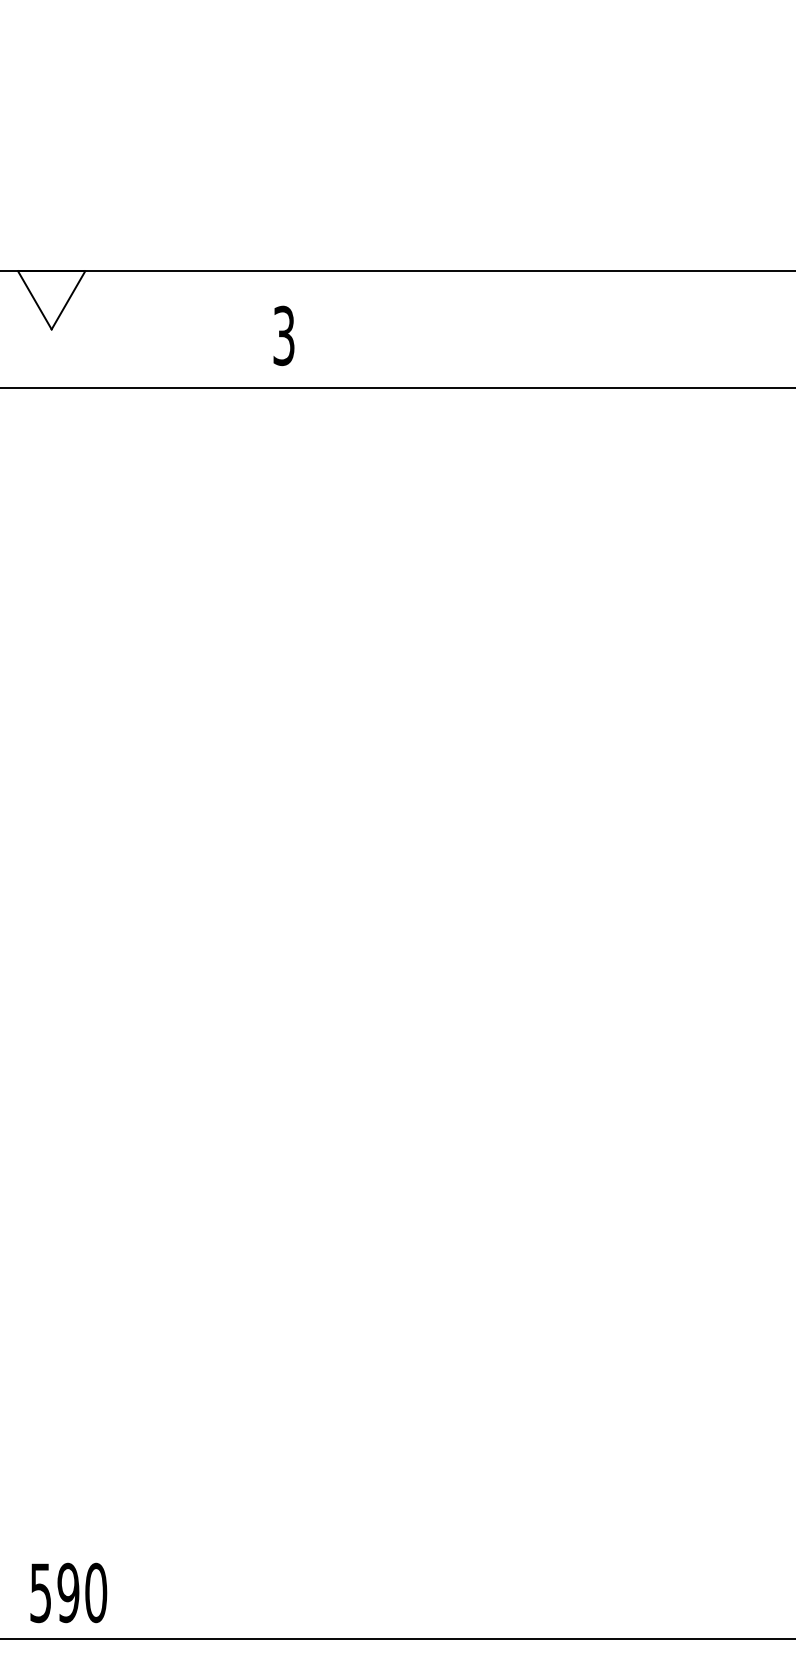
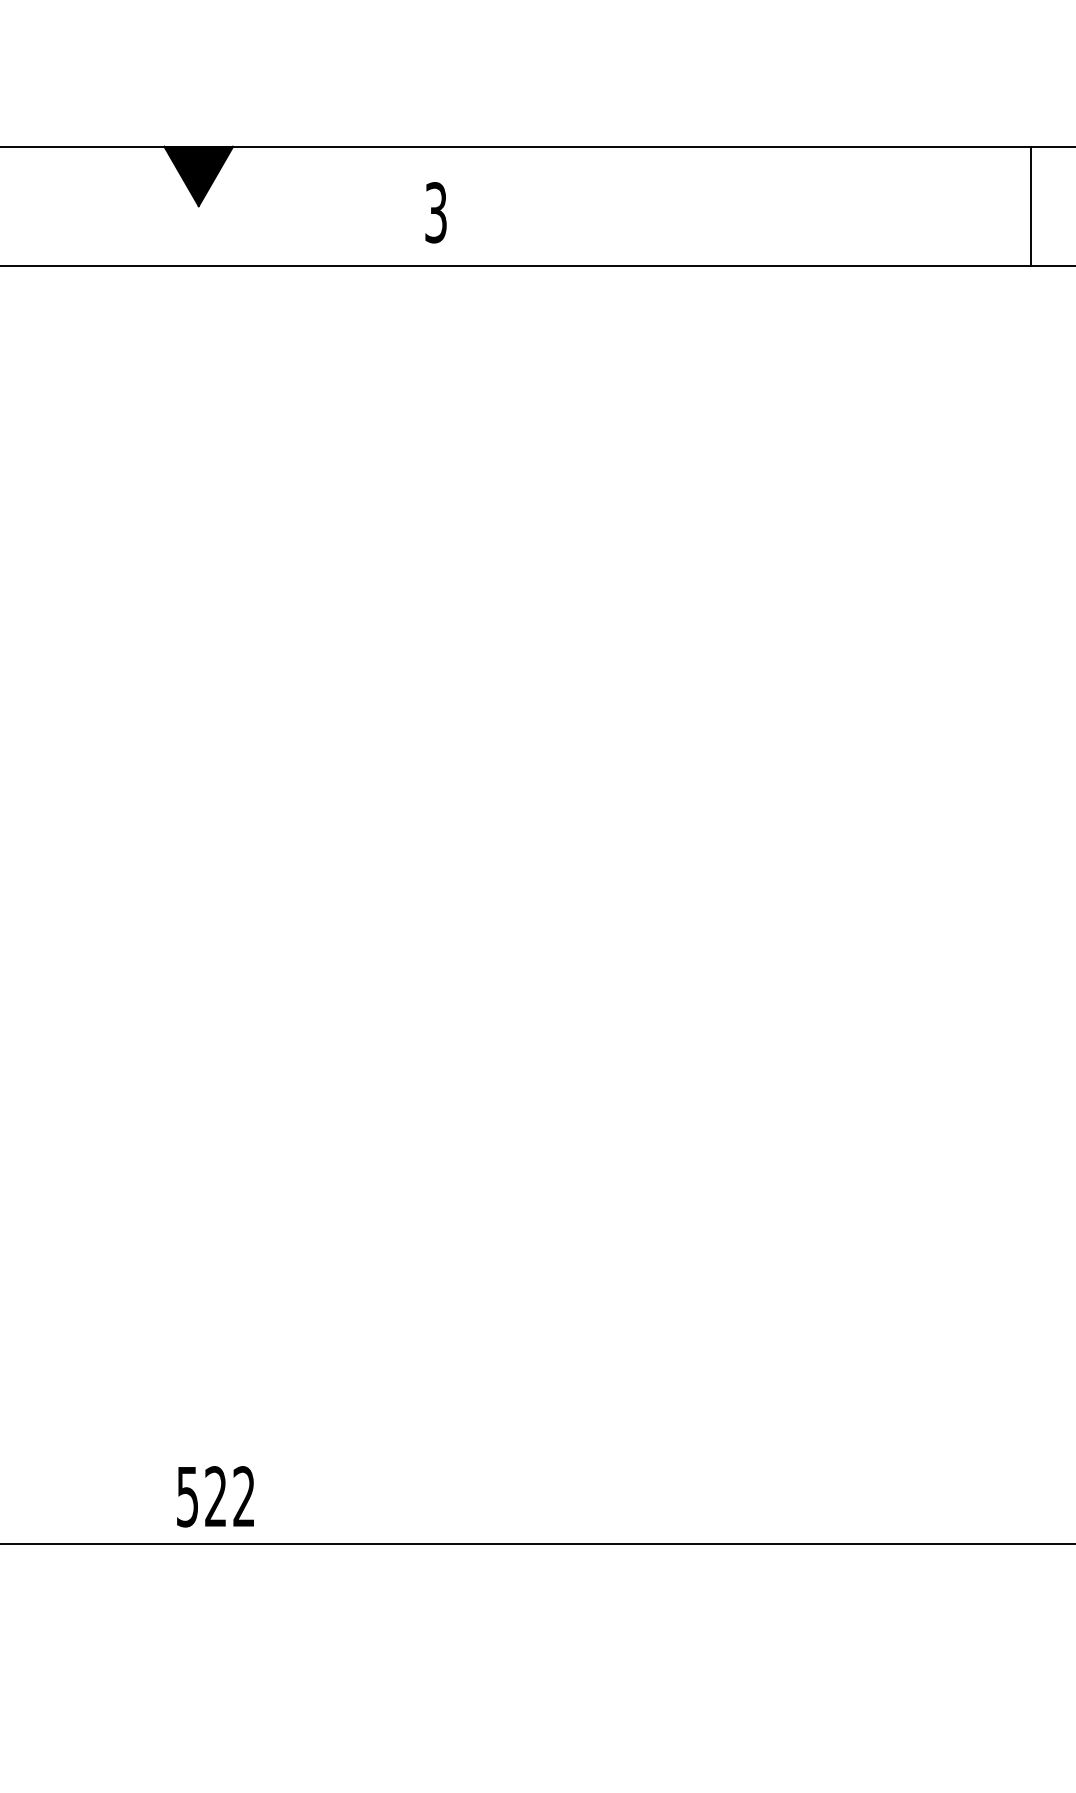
fill: (51, 300) -> (198, 176), added
text: (81, 1592) -> (229, 1496), 590 -> 522

